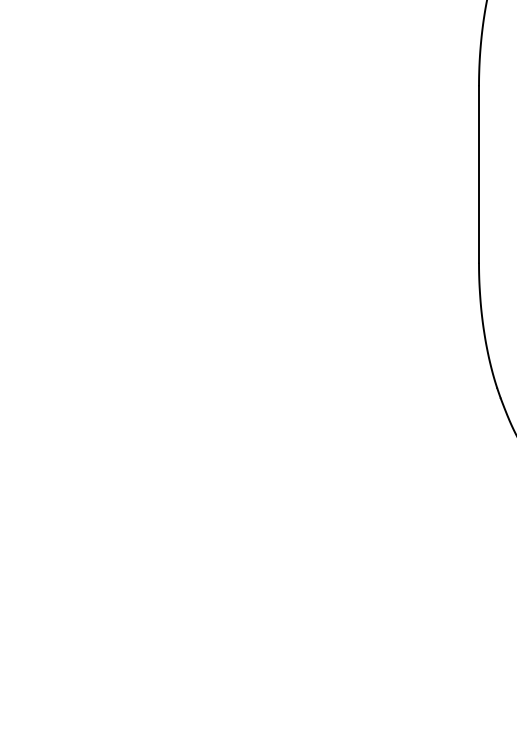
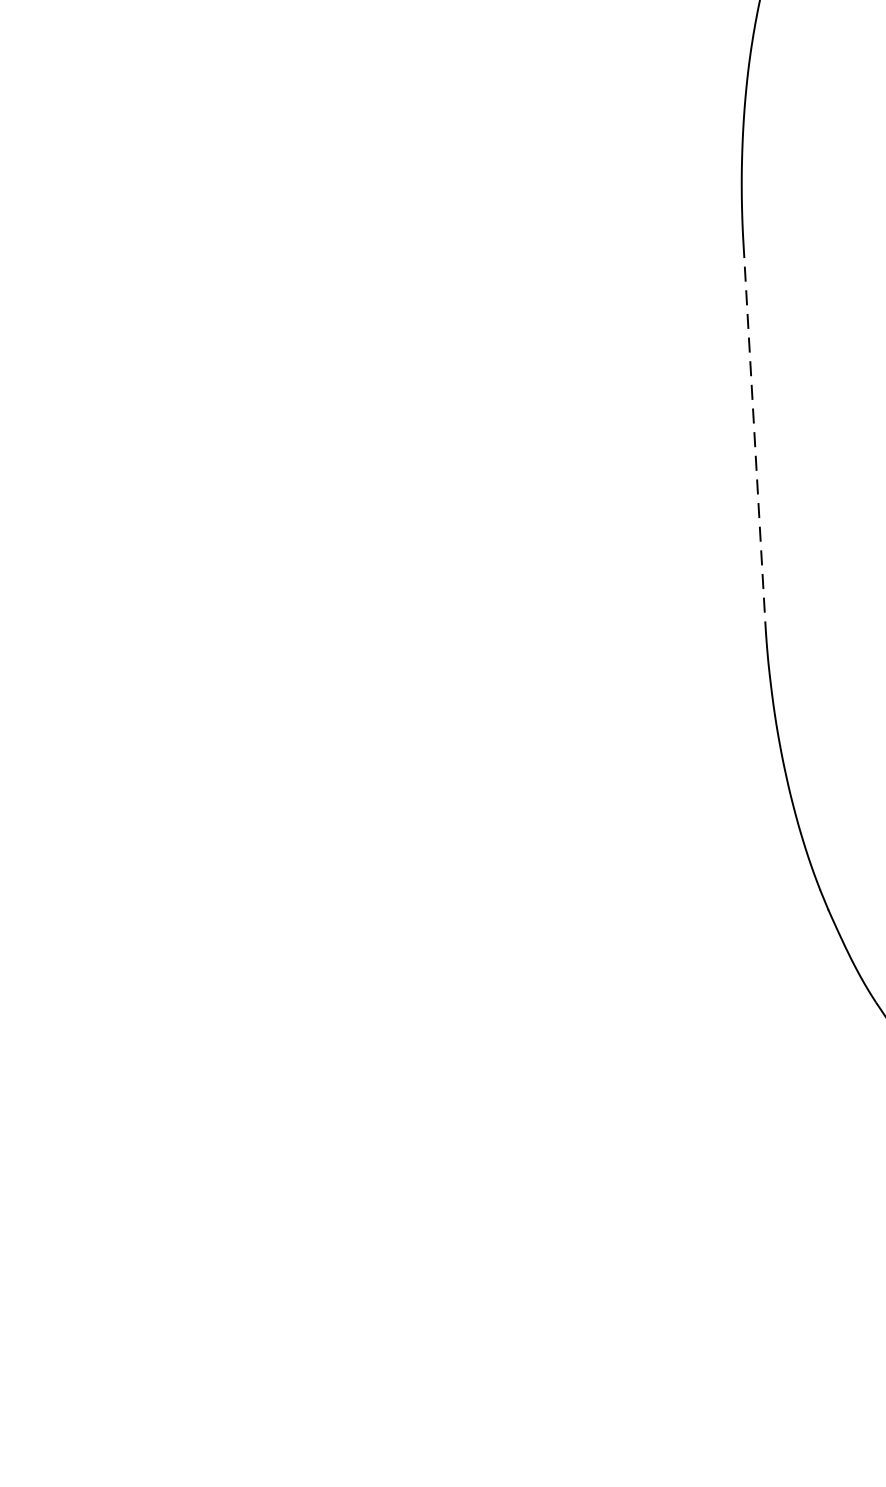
line: (479, 175) -> (755, 434), solid -> dashed

